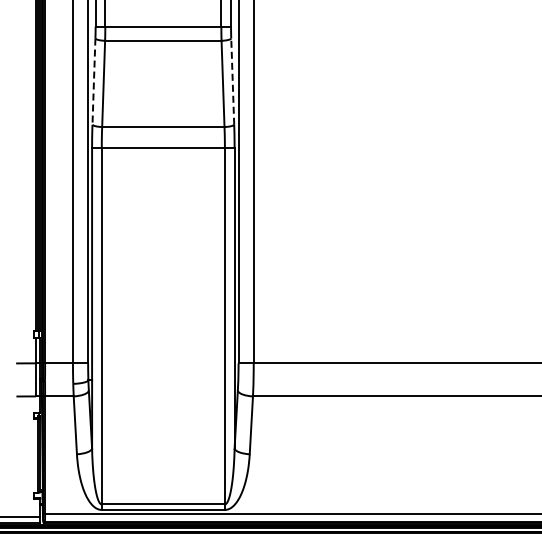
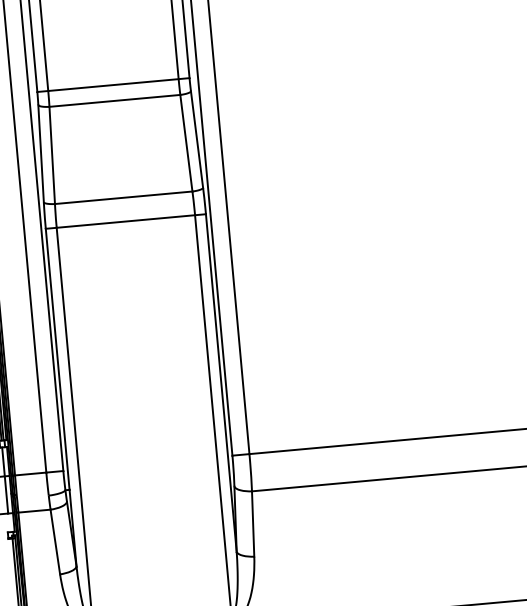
line: (232, 81) -> (196, 139), dashed -> solid
line: (93, 82) -> (40, 154), dashed -> solid

